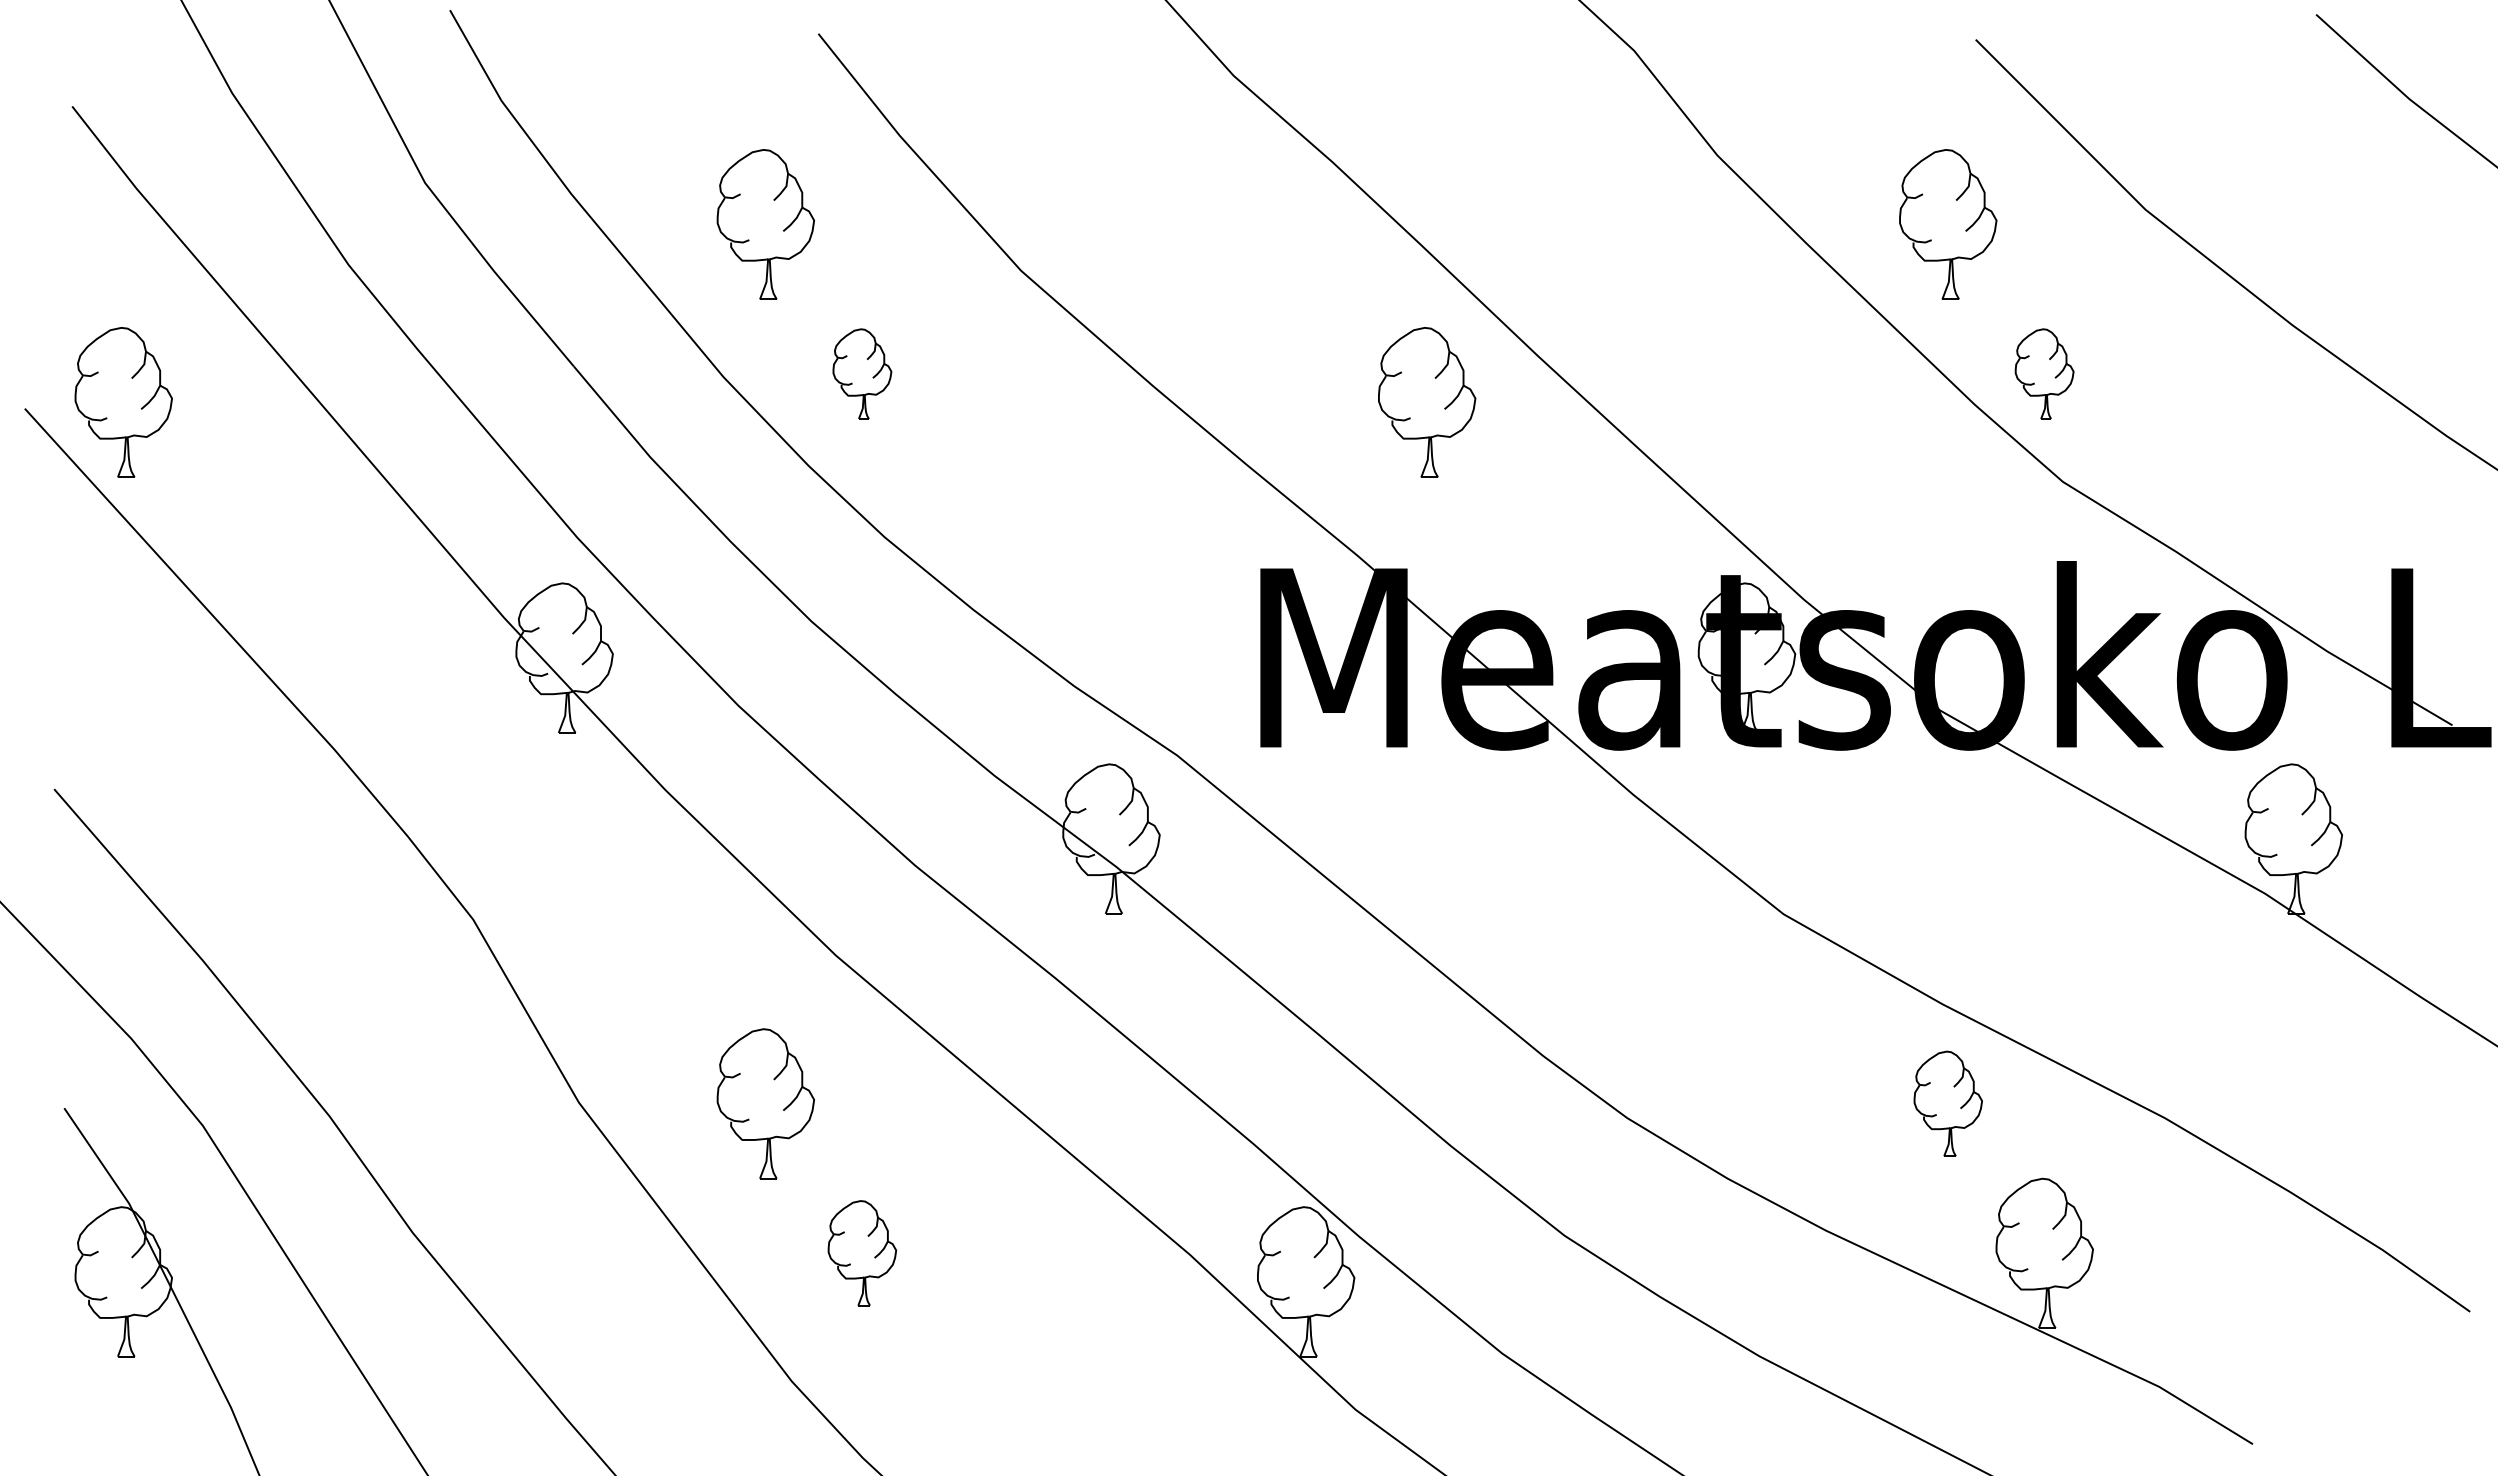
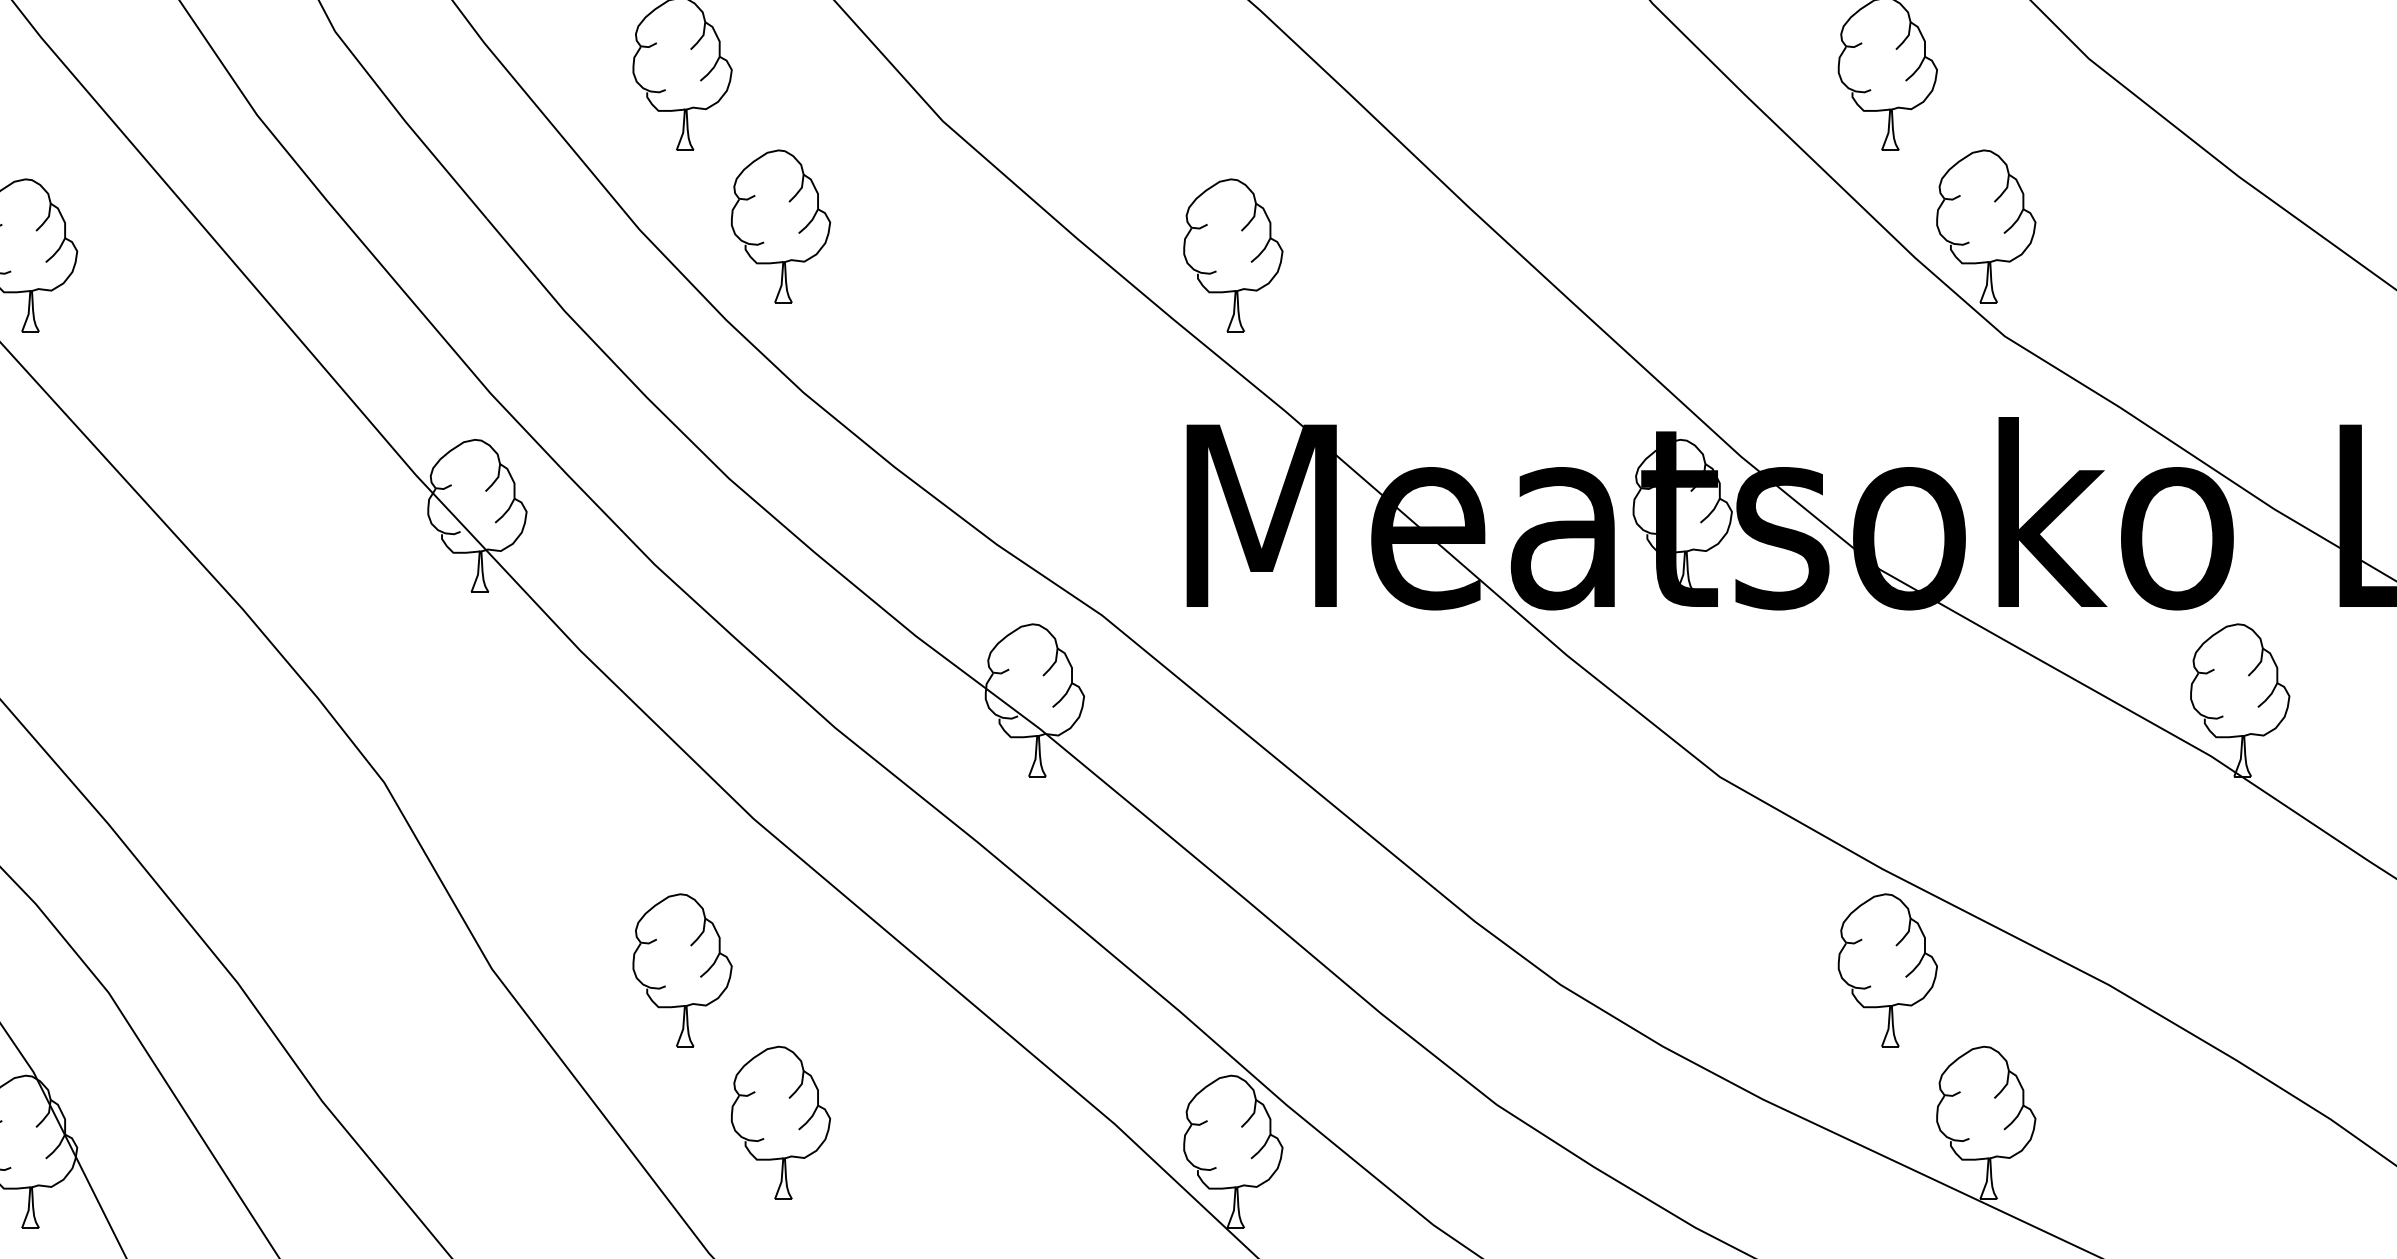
part: (862, 373) -> (781, 225), size x1.67
part: (2044, 373) -> (1986, 225), size x1.67
part: (1427, 402) -> (1233, 255), moved
part: (1948, 1103) -> (1888, 970), size x1.43
part: (862, 1252) -> (781, 1121), size x1.43

